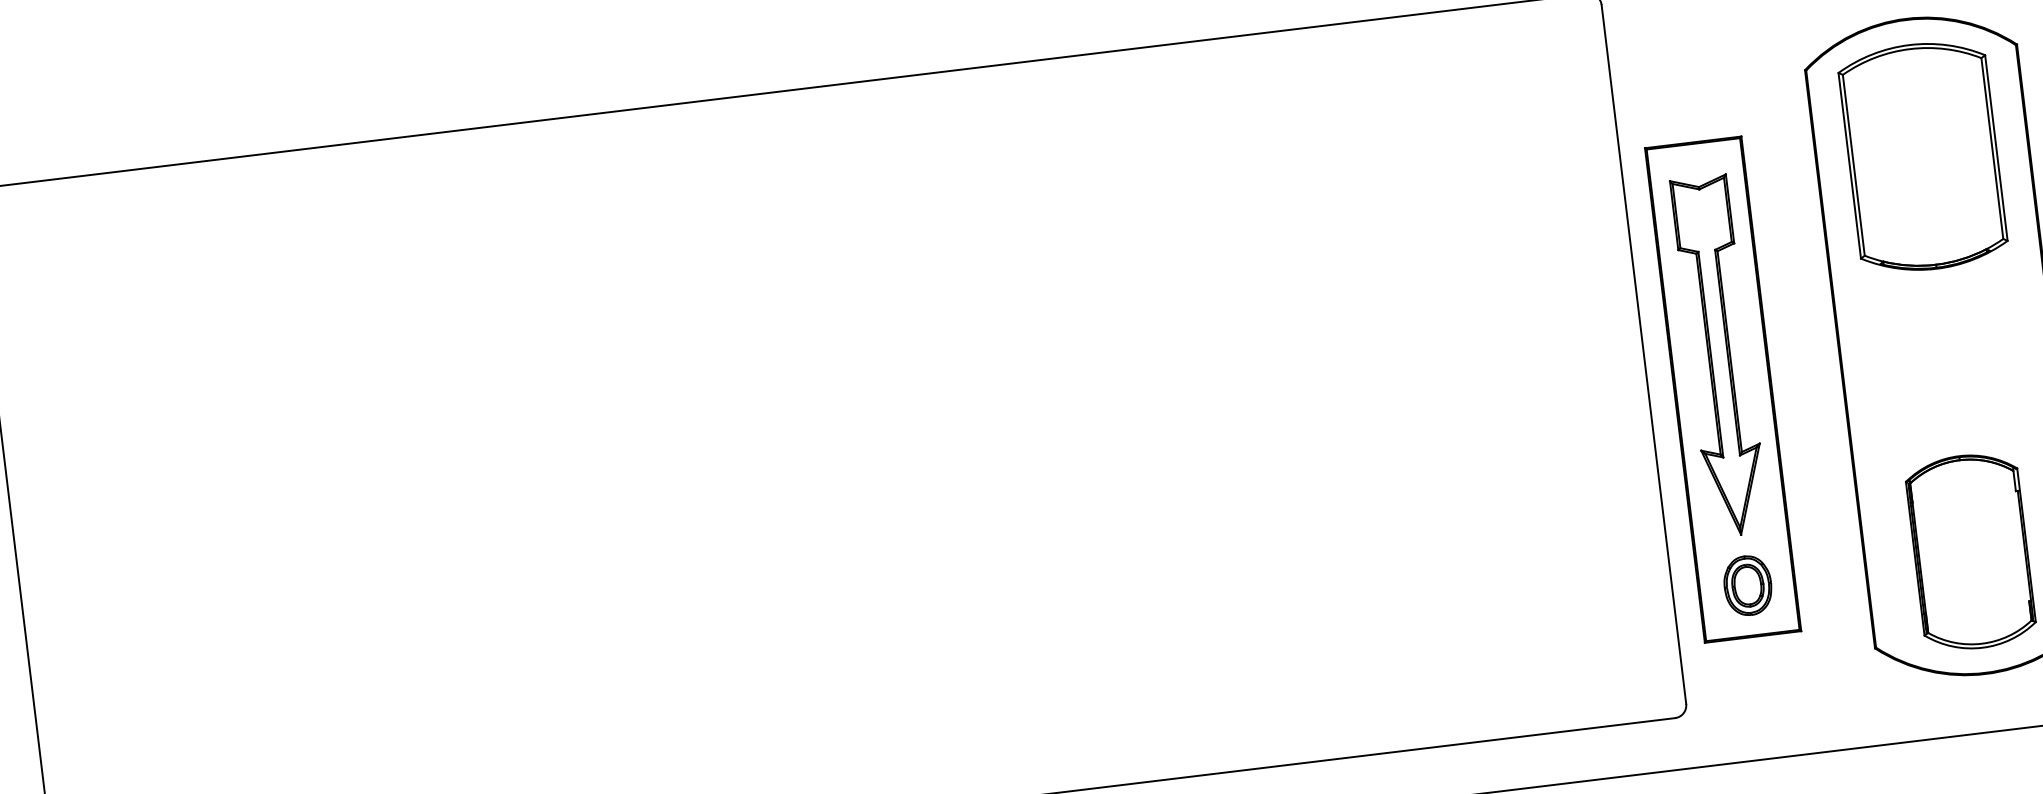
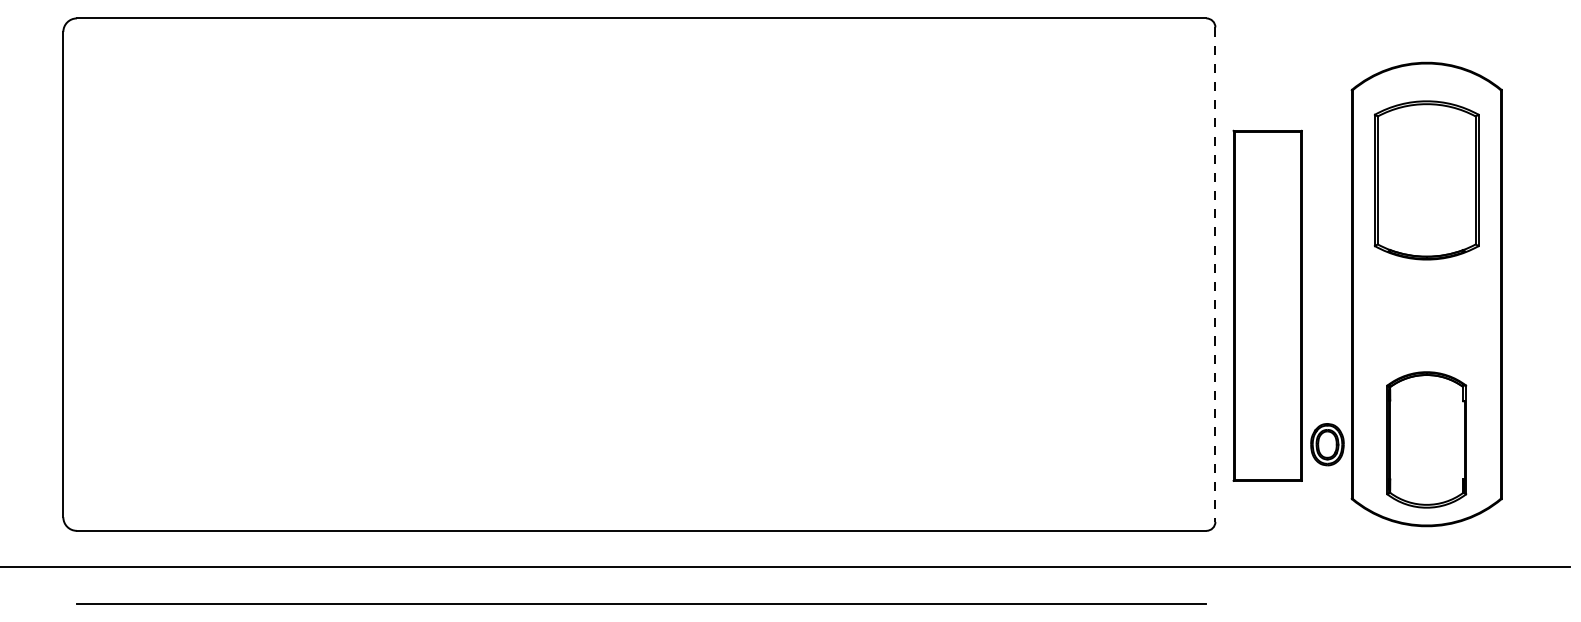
part: (1922, 157) -> (1426, 180), moved
line: (1644, 355) -> (1215, 275), solid -> dashed
part: (1718, 355) -> (1267, 281), removed
part: (1747, 585) -> (1327, 444), moved

